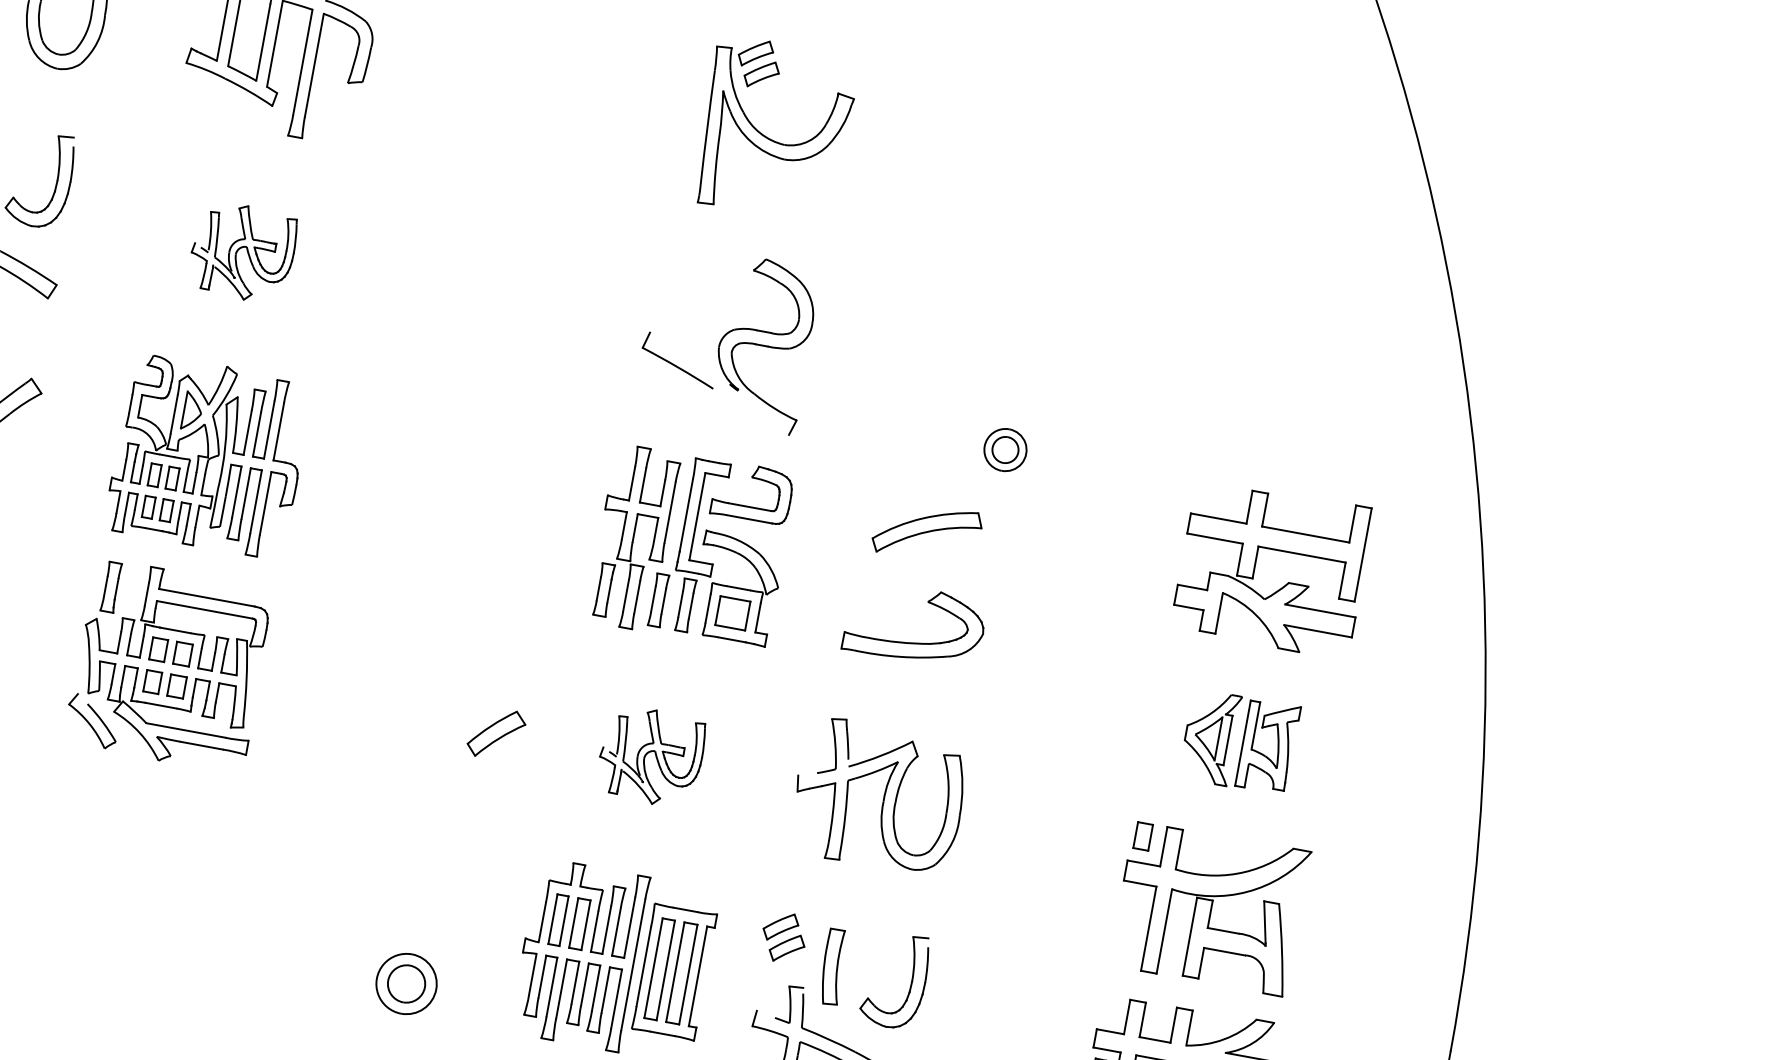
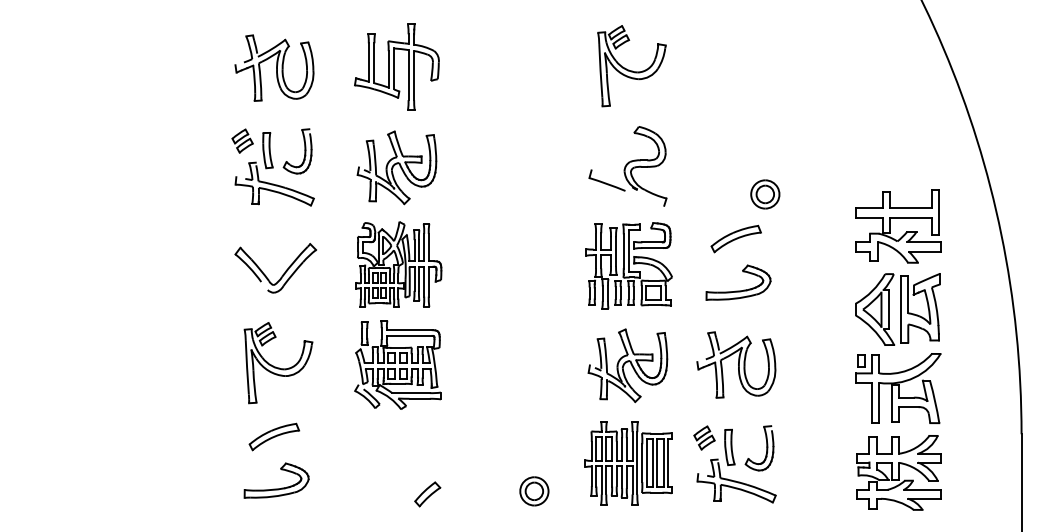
part: (241, 251) -> (396, 167), size x1.67
part: (1005, 450) -> (765, 194), size x1.43
part: (496, 733) -> (427, 494), moved
part: (1238, 742) -> (897, 309), size x1.67
part: (650, 755) -> (627, 365), size x1.67

